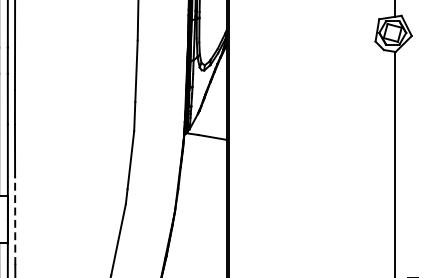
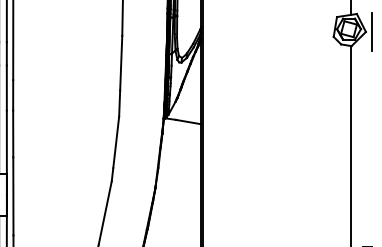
line: (418, 35) -> (371, 31), added
line: (15, 219) -> (13, 195), dashed -> solid

